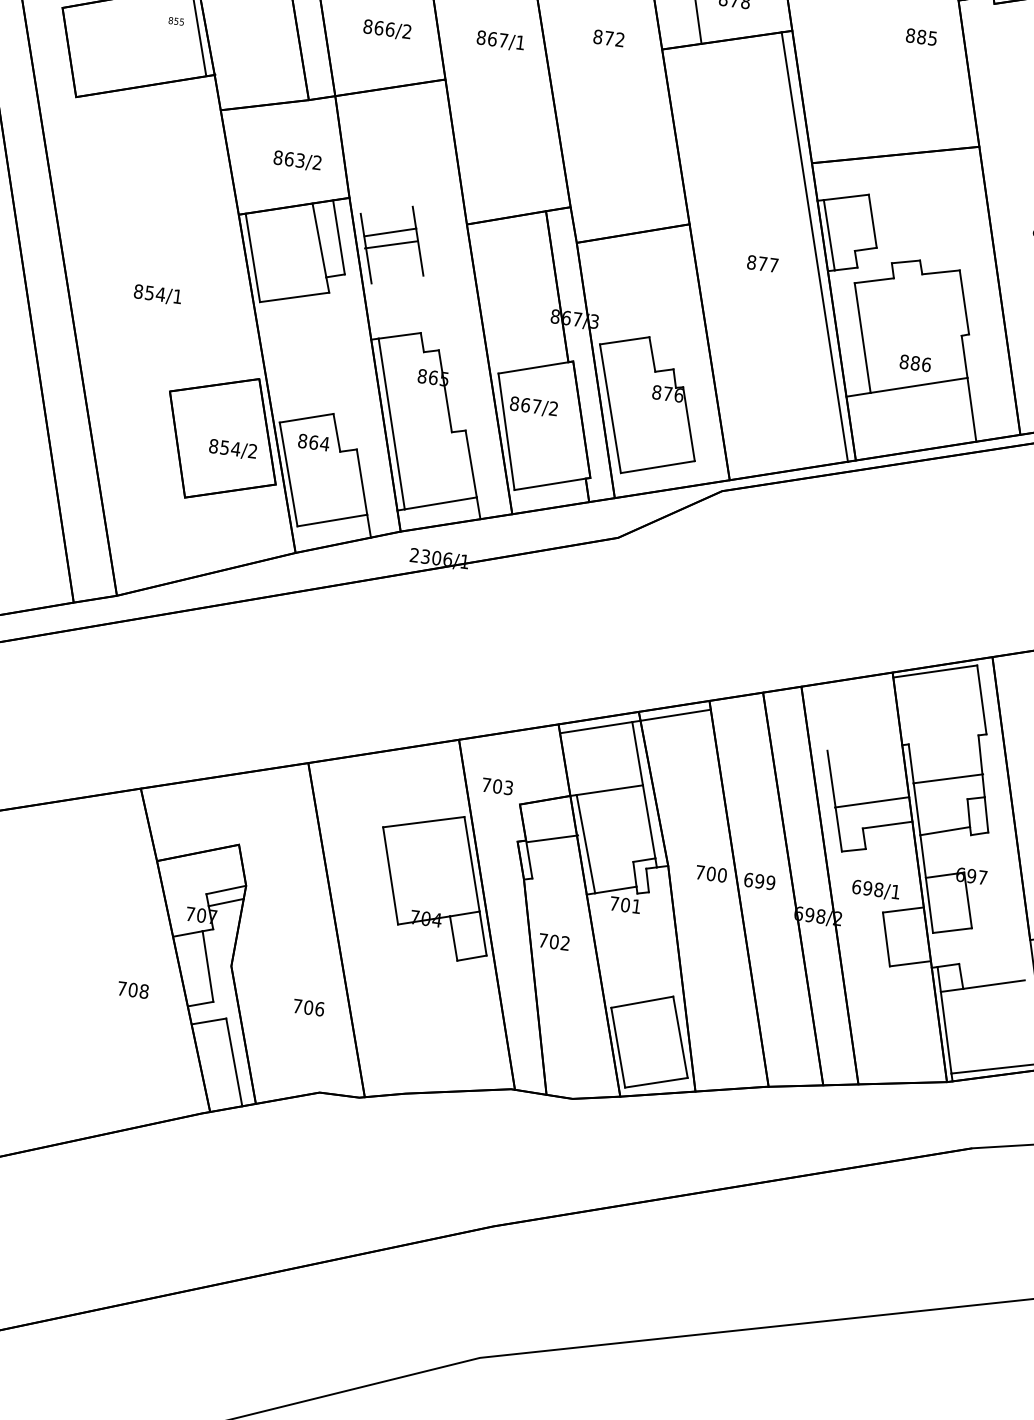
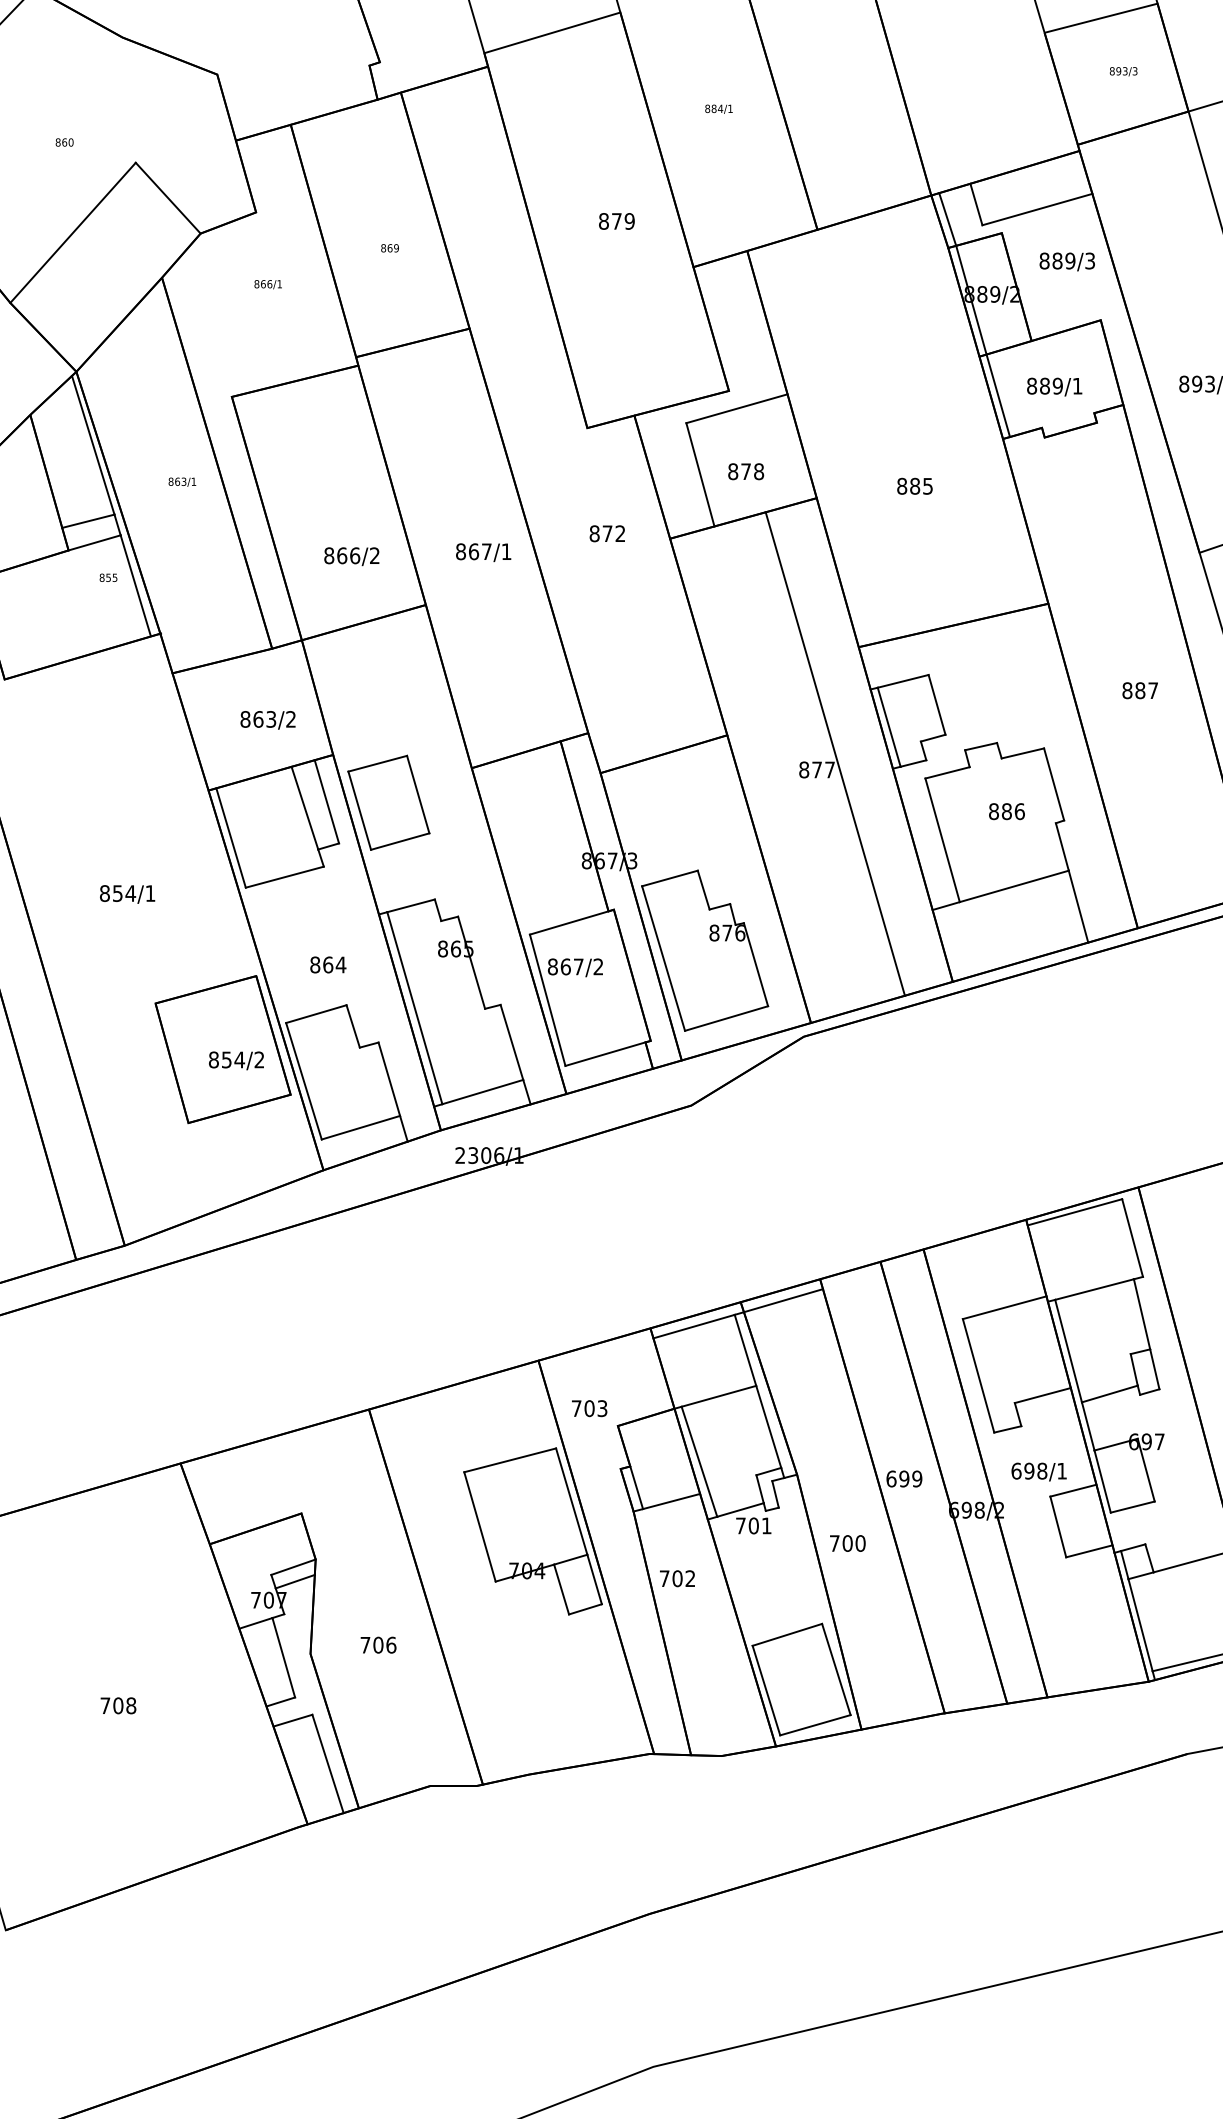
text: (921, 36) -> (914, 485), moved
line: (390, 232) -> (400, 841), moved
line: (390, 244) -> (377, 763), moved
line: (814, 246) -> (834, 753), moved
text: (915, 363) -> (1006, 811), moved
text: (314, 442) -> (328, 964), moved
line: (948, 778) -> (1094, 1289), moved
line: (871, 802) -> (1004, 1307), moved
line: (552, 838) -> (671, 1501), moved
text: (711, 873) -> (847, 1543), moved
text: (133, 989) -> (118, 1705), moved
text: (308, 1007) -> (378, 1644), moved

